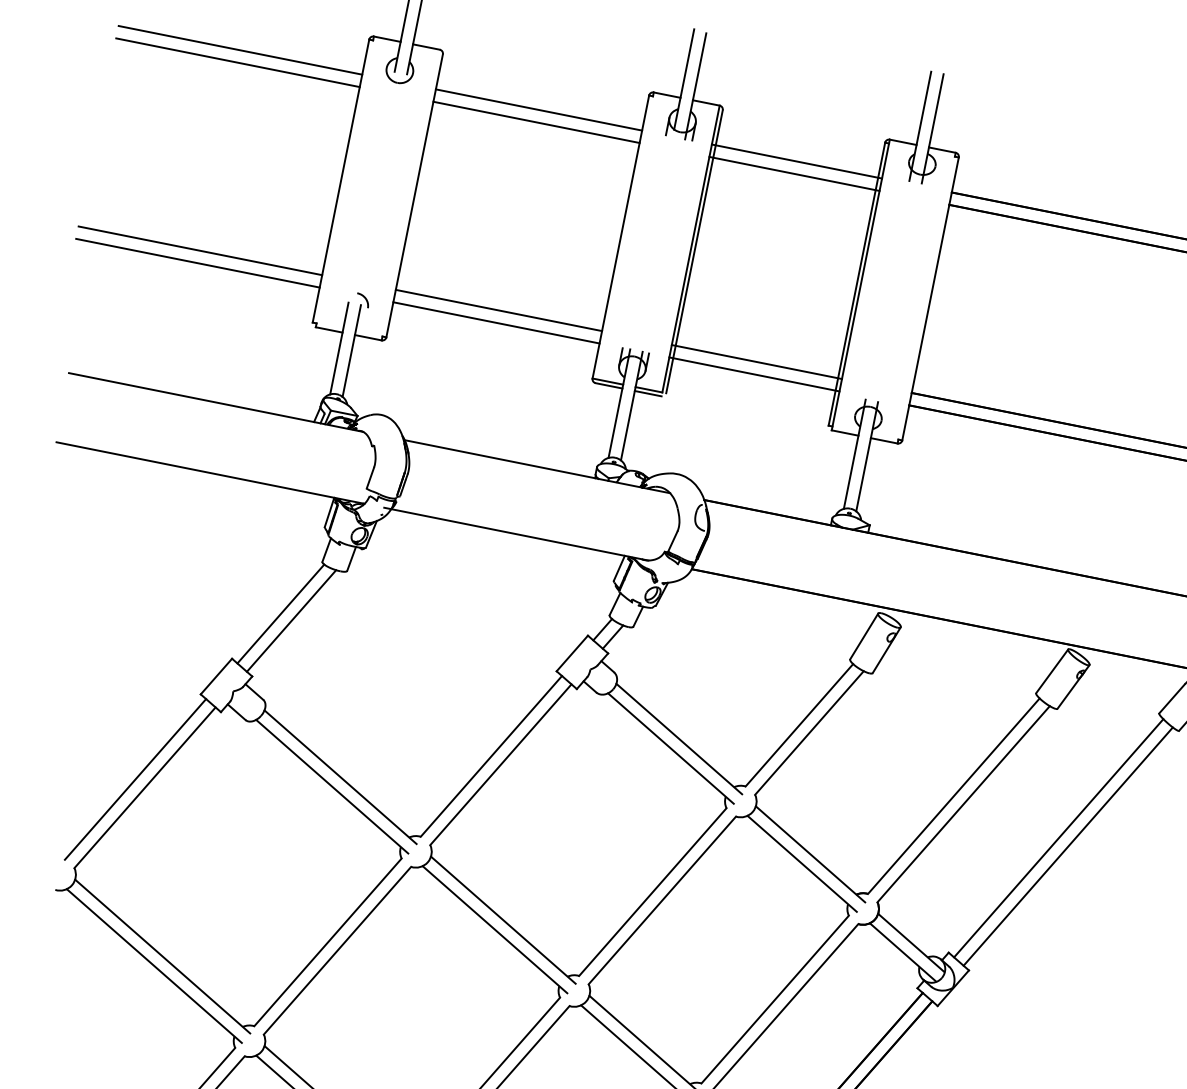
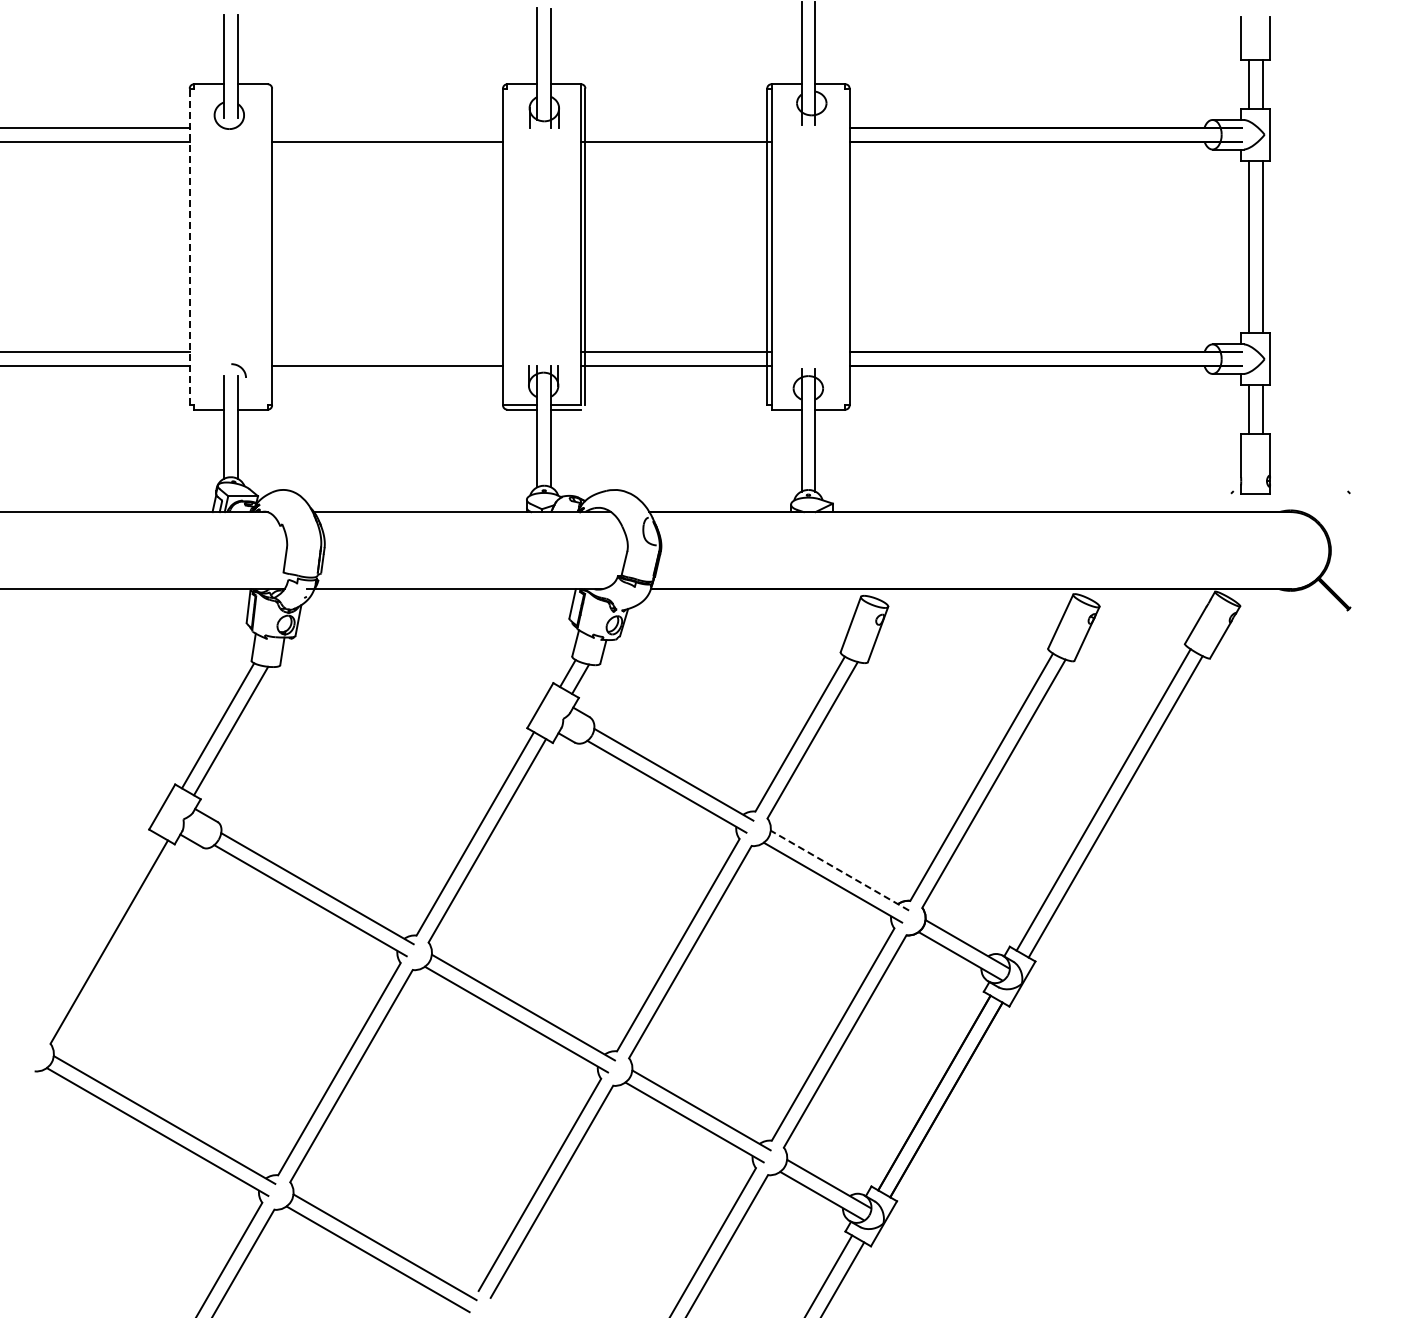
line: (539, 109) -> (387, 127), removed
line: (797, 161) -> (676, 127), removed
line: (340, 180) -> (189, 246), solid -> dashed
line: (498, 310) -> (387, 352), removed
line: (134, 778) -> (96, 934), removed
line: (810, 854) -> (839, 870), solid -> dashed

